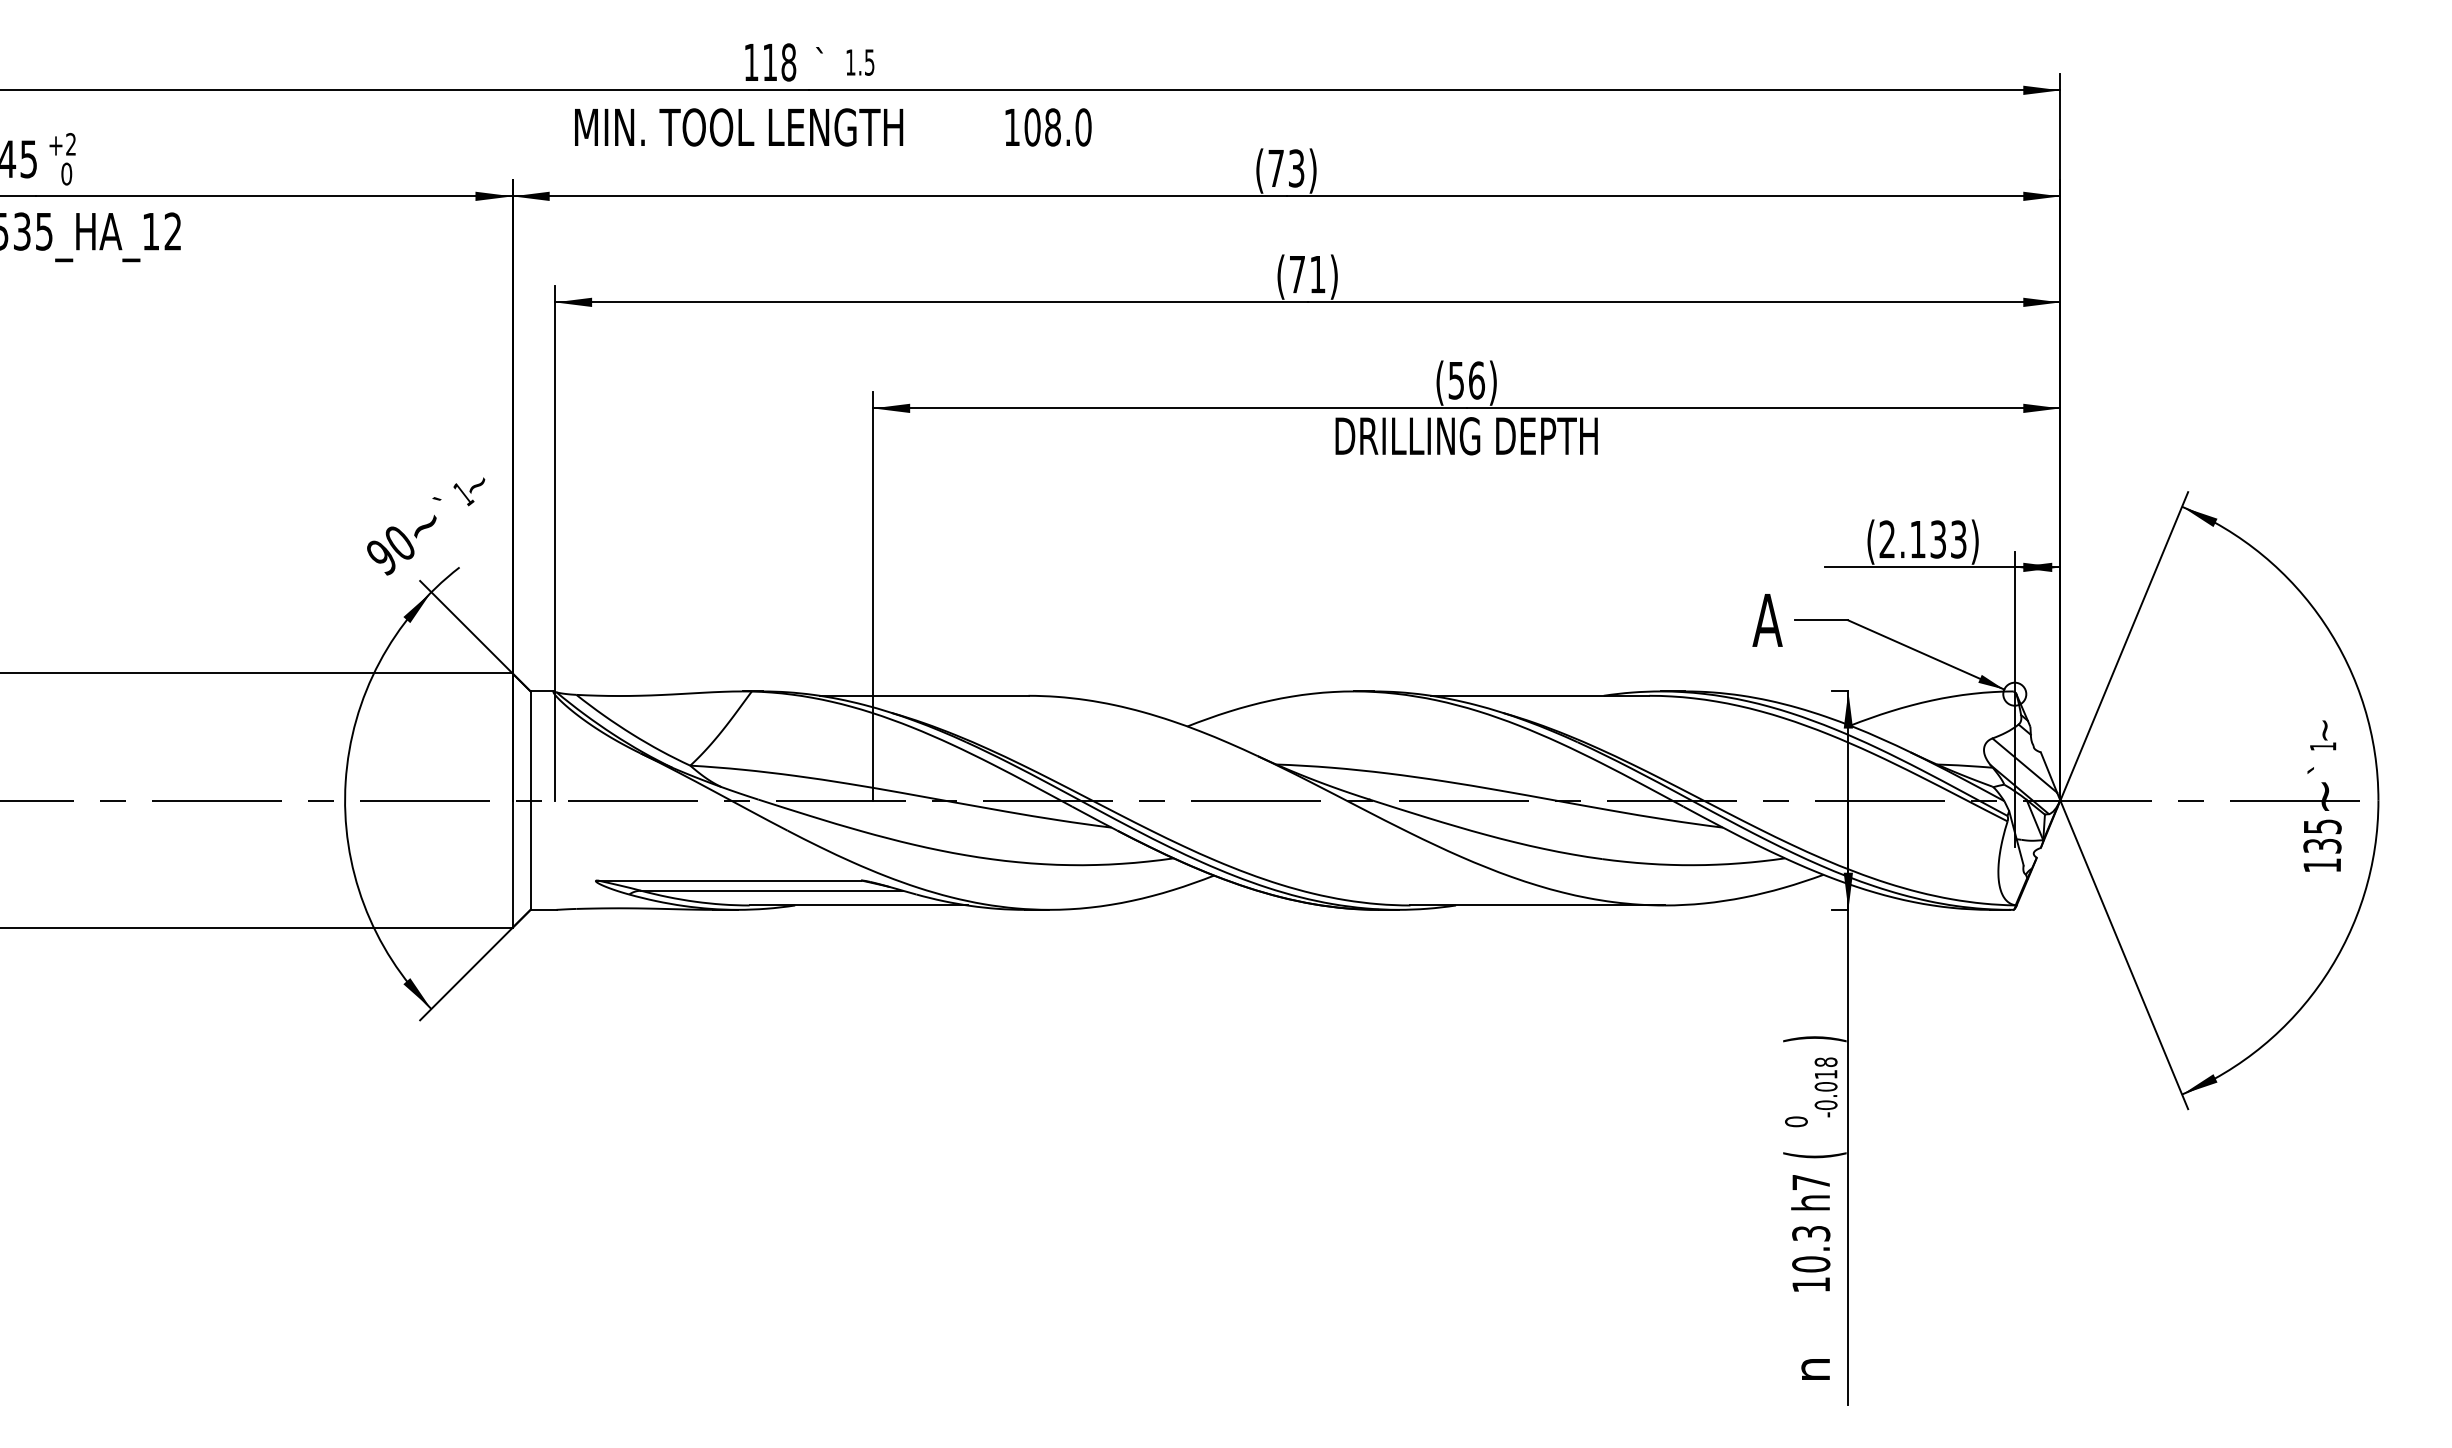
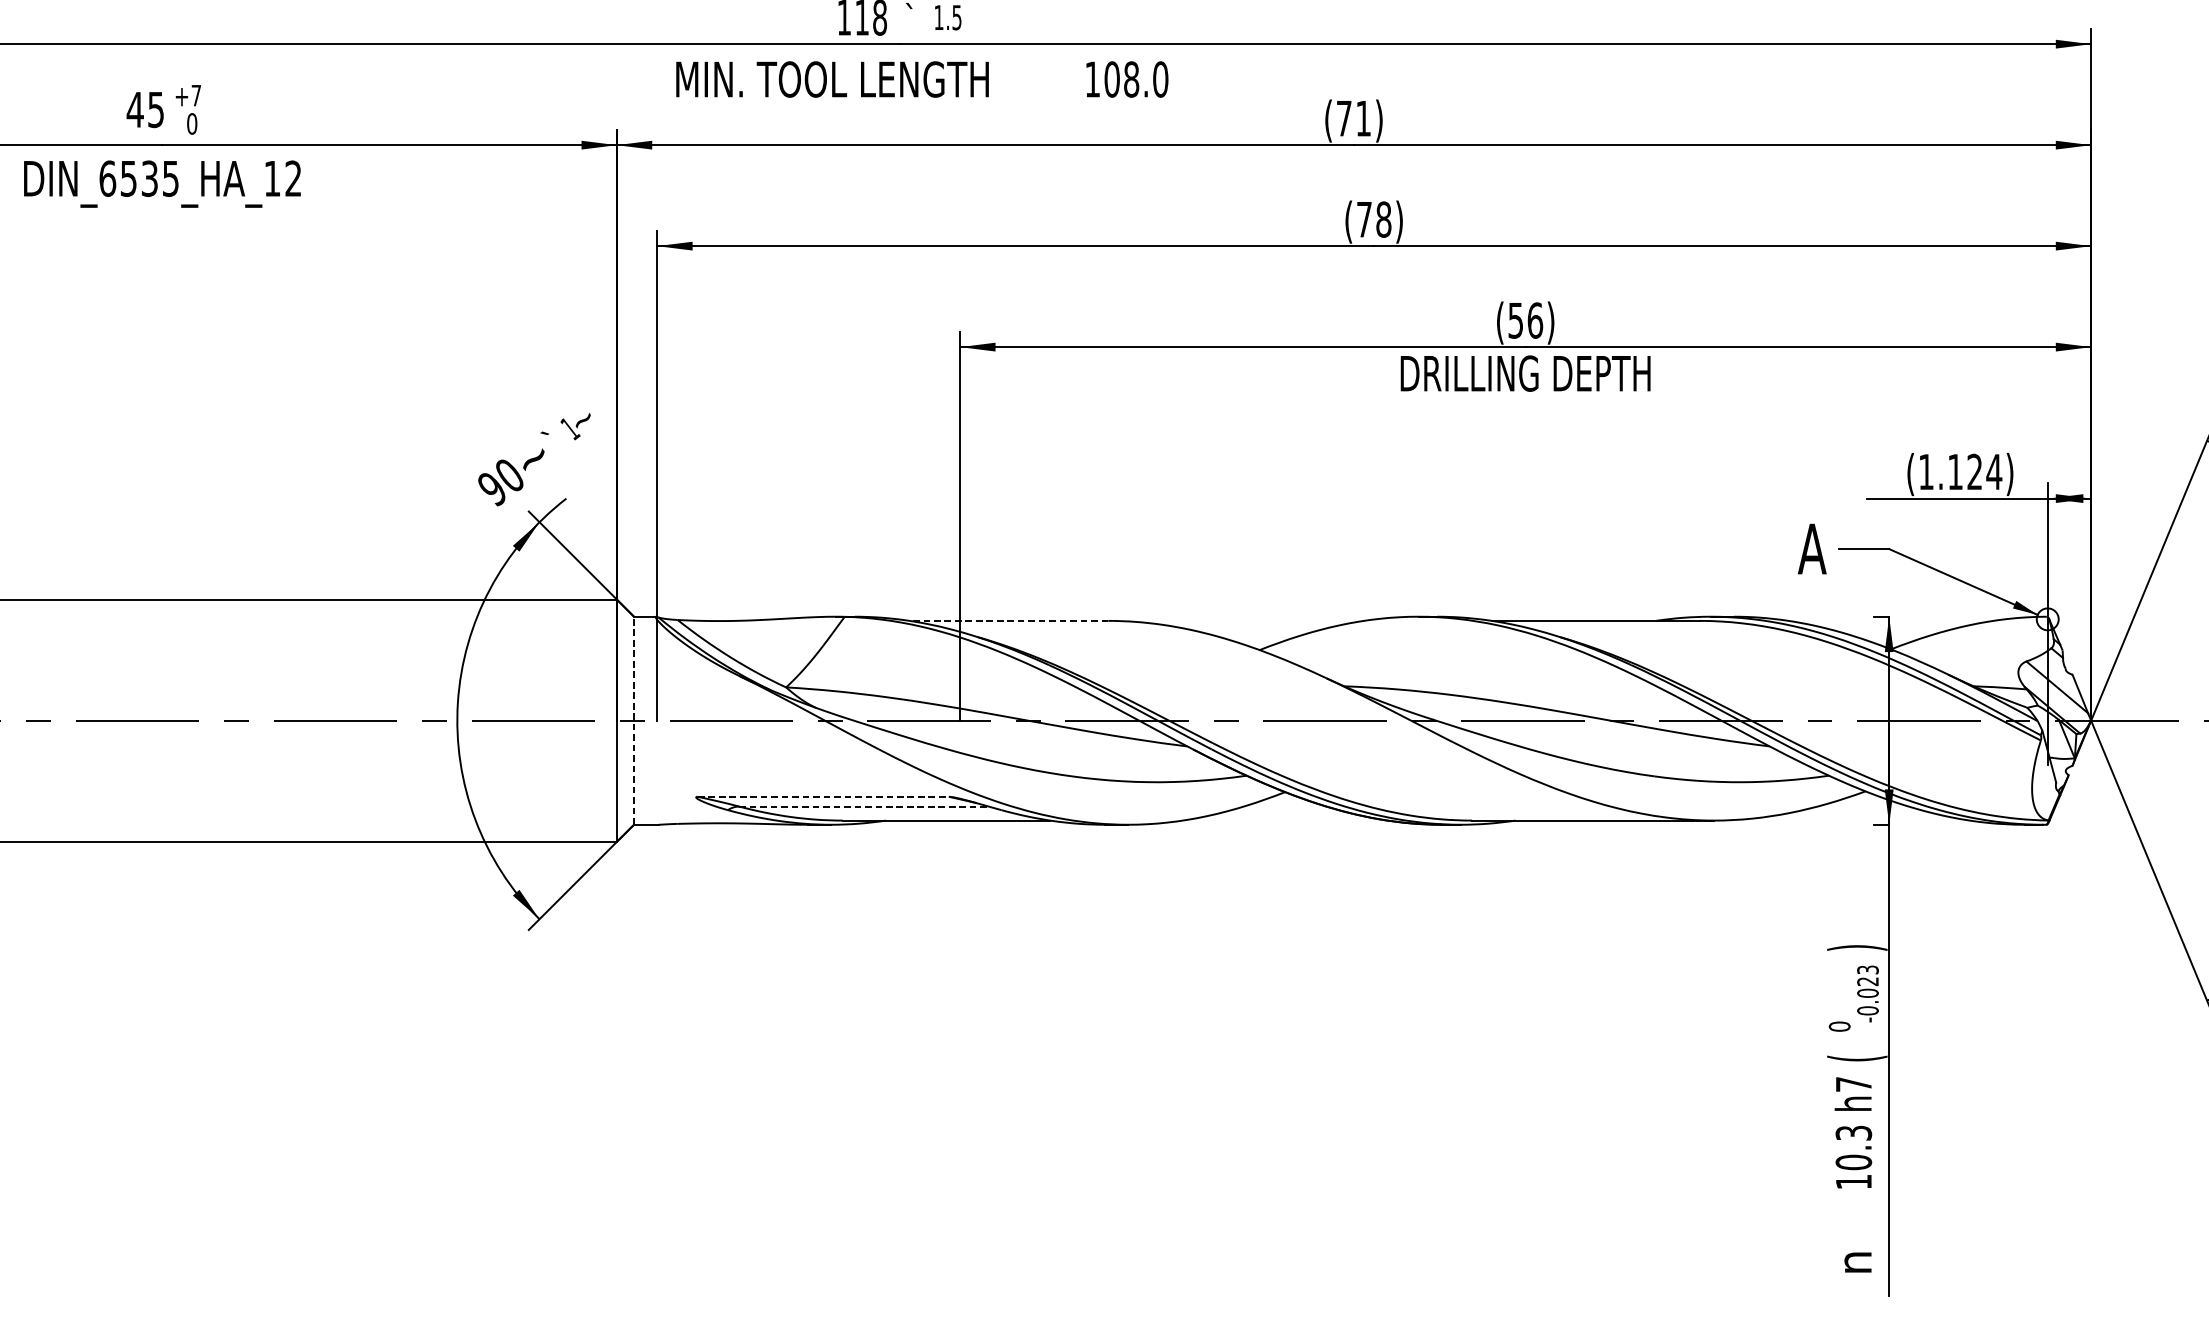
text: (70, 144) -> (195, 95), +2 -> +7
text: (1296, 168) -> (1363, 118), (73) -> (71)
text: (1317, 274) -> (1383, 219), (71) -> (78)
text: (1923, 539) -> (1960, 472), (2.133) -> (1.124)
line: (923, 695) -> (1008, 620), solid -> dashed
line: (530, 800) -> (633, 720), solid -> dashed
line: (729, 880) -> (823, 796), solid -> dashed
line: (772, 890) -> (864, 806), solid -> dashed
text: (1825, 1068) -> (1867, 975), -0.018 -> -0.023

